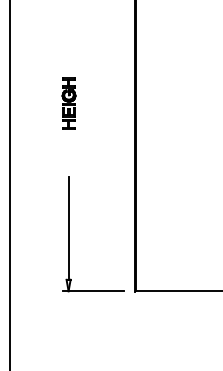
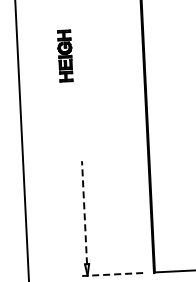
part: (68, 103) -> (64, 55), moved
line: (68, 228) -> (84, 213), solid -> dashed
line: (93, 291) -> (112, 274), solid -> dashed

